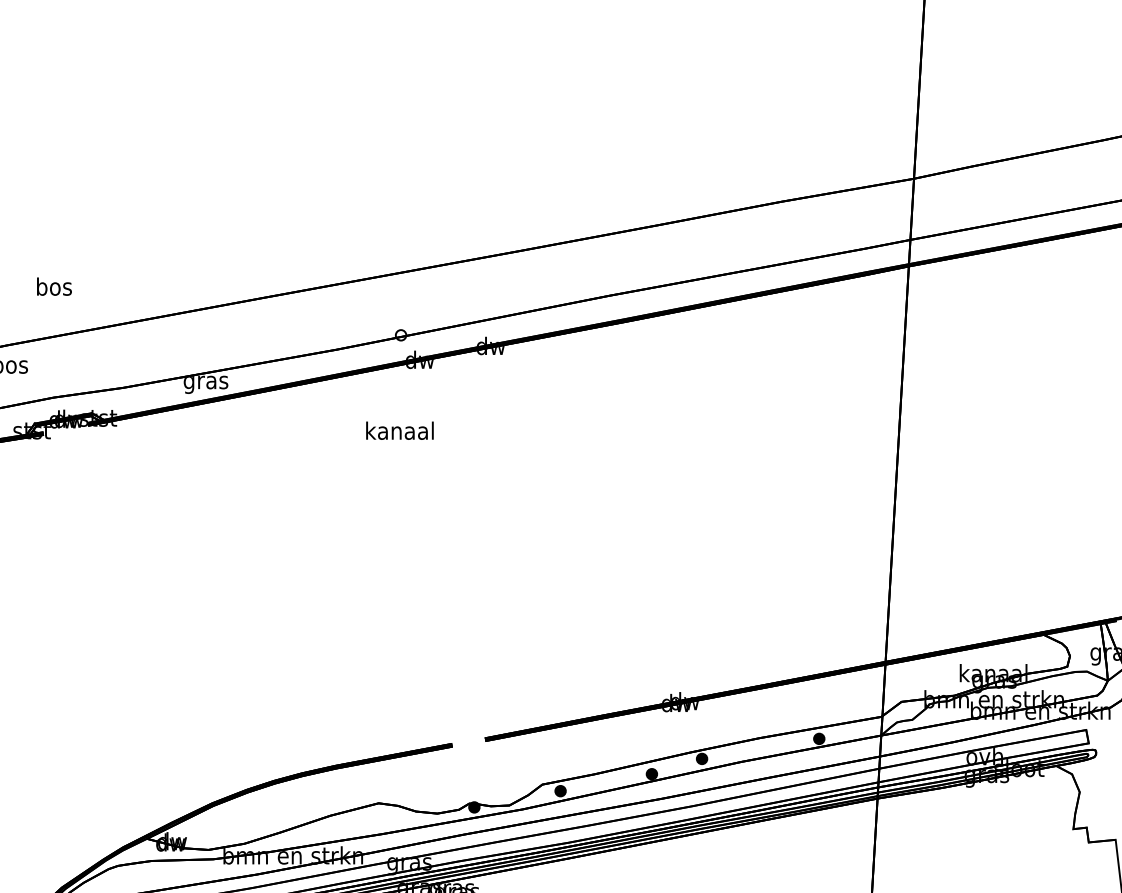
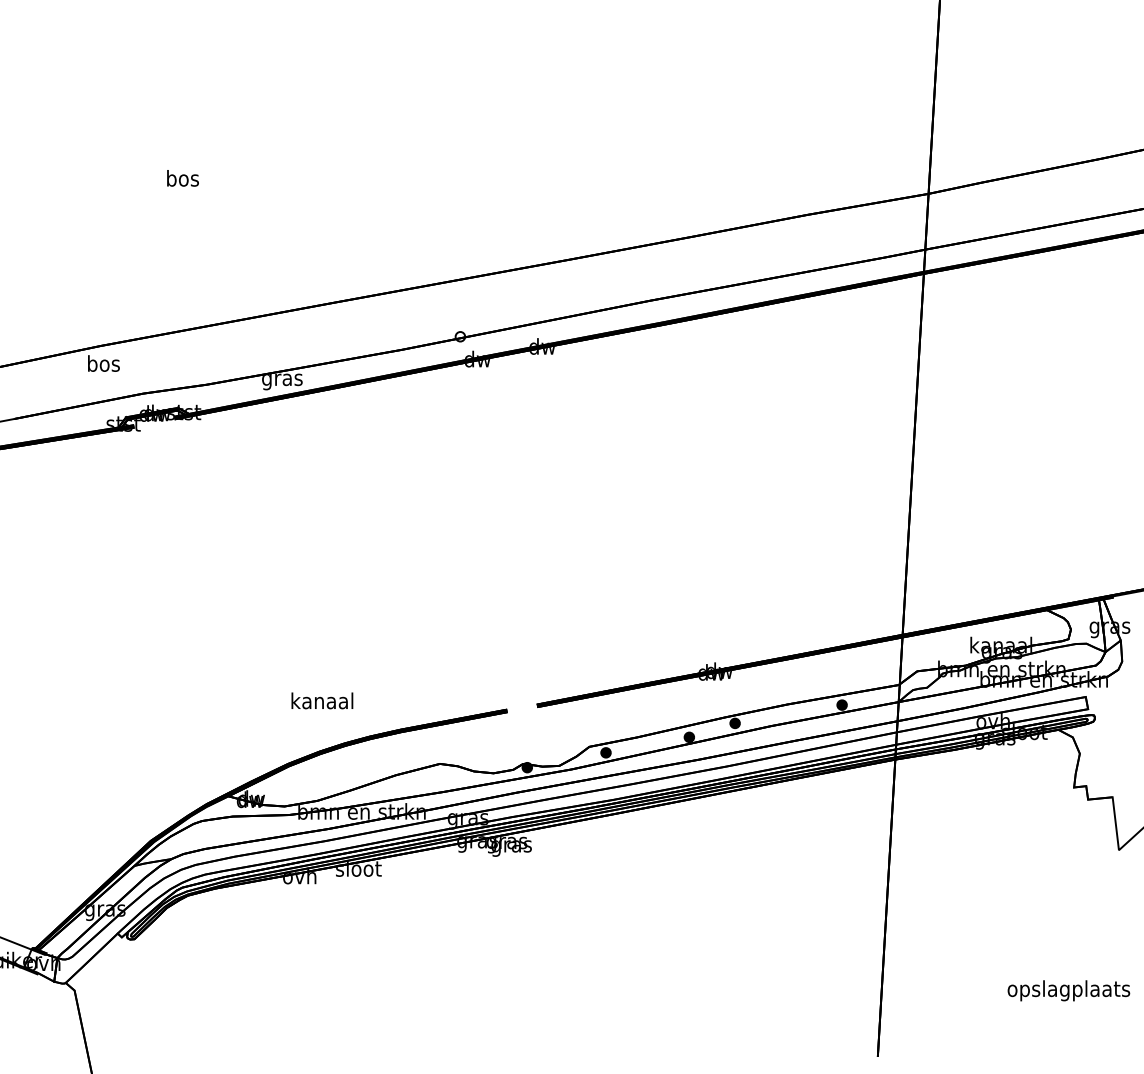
text: (53, 286) -> (182, 178), moved
text: (400, 430) -> (322, 700), moved

